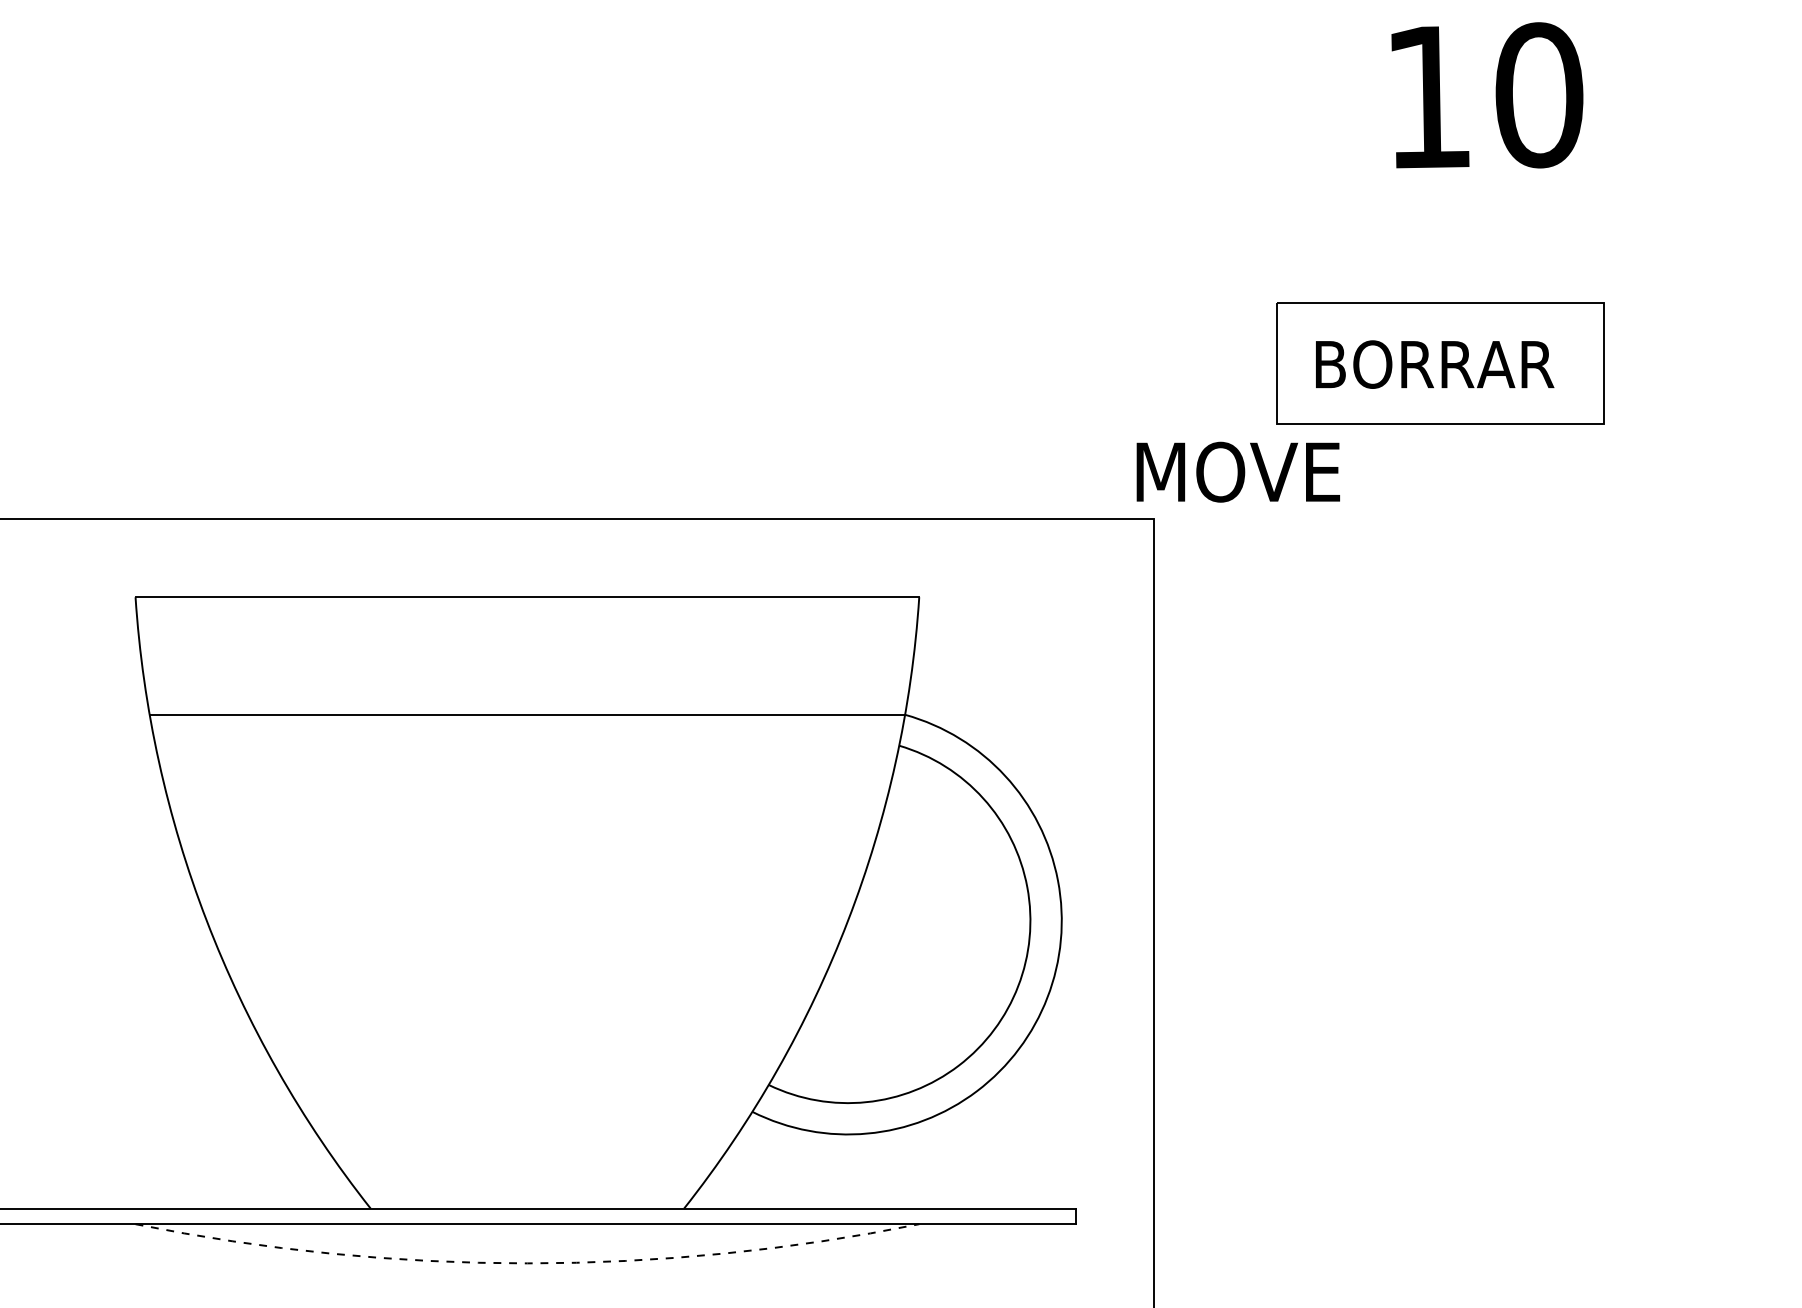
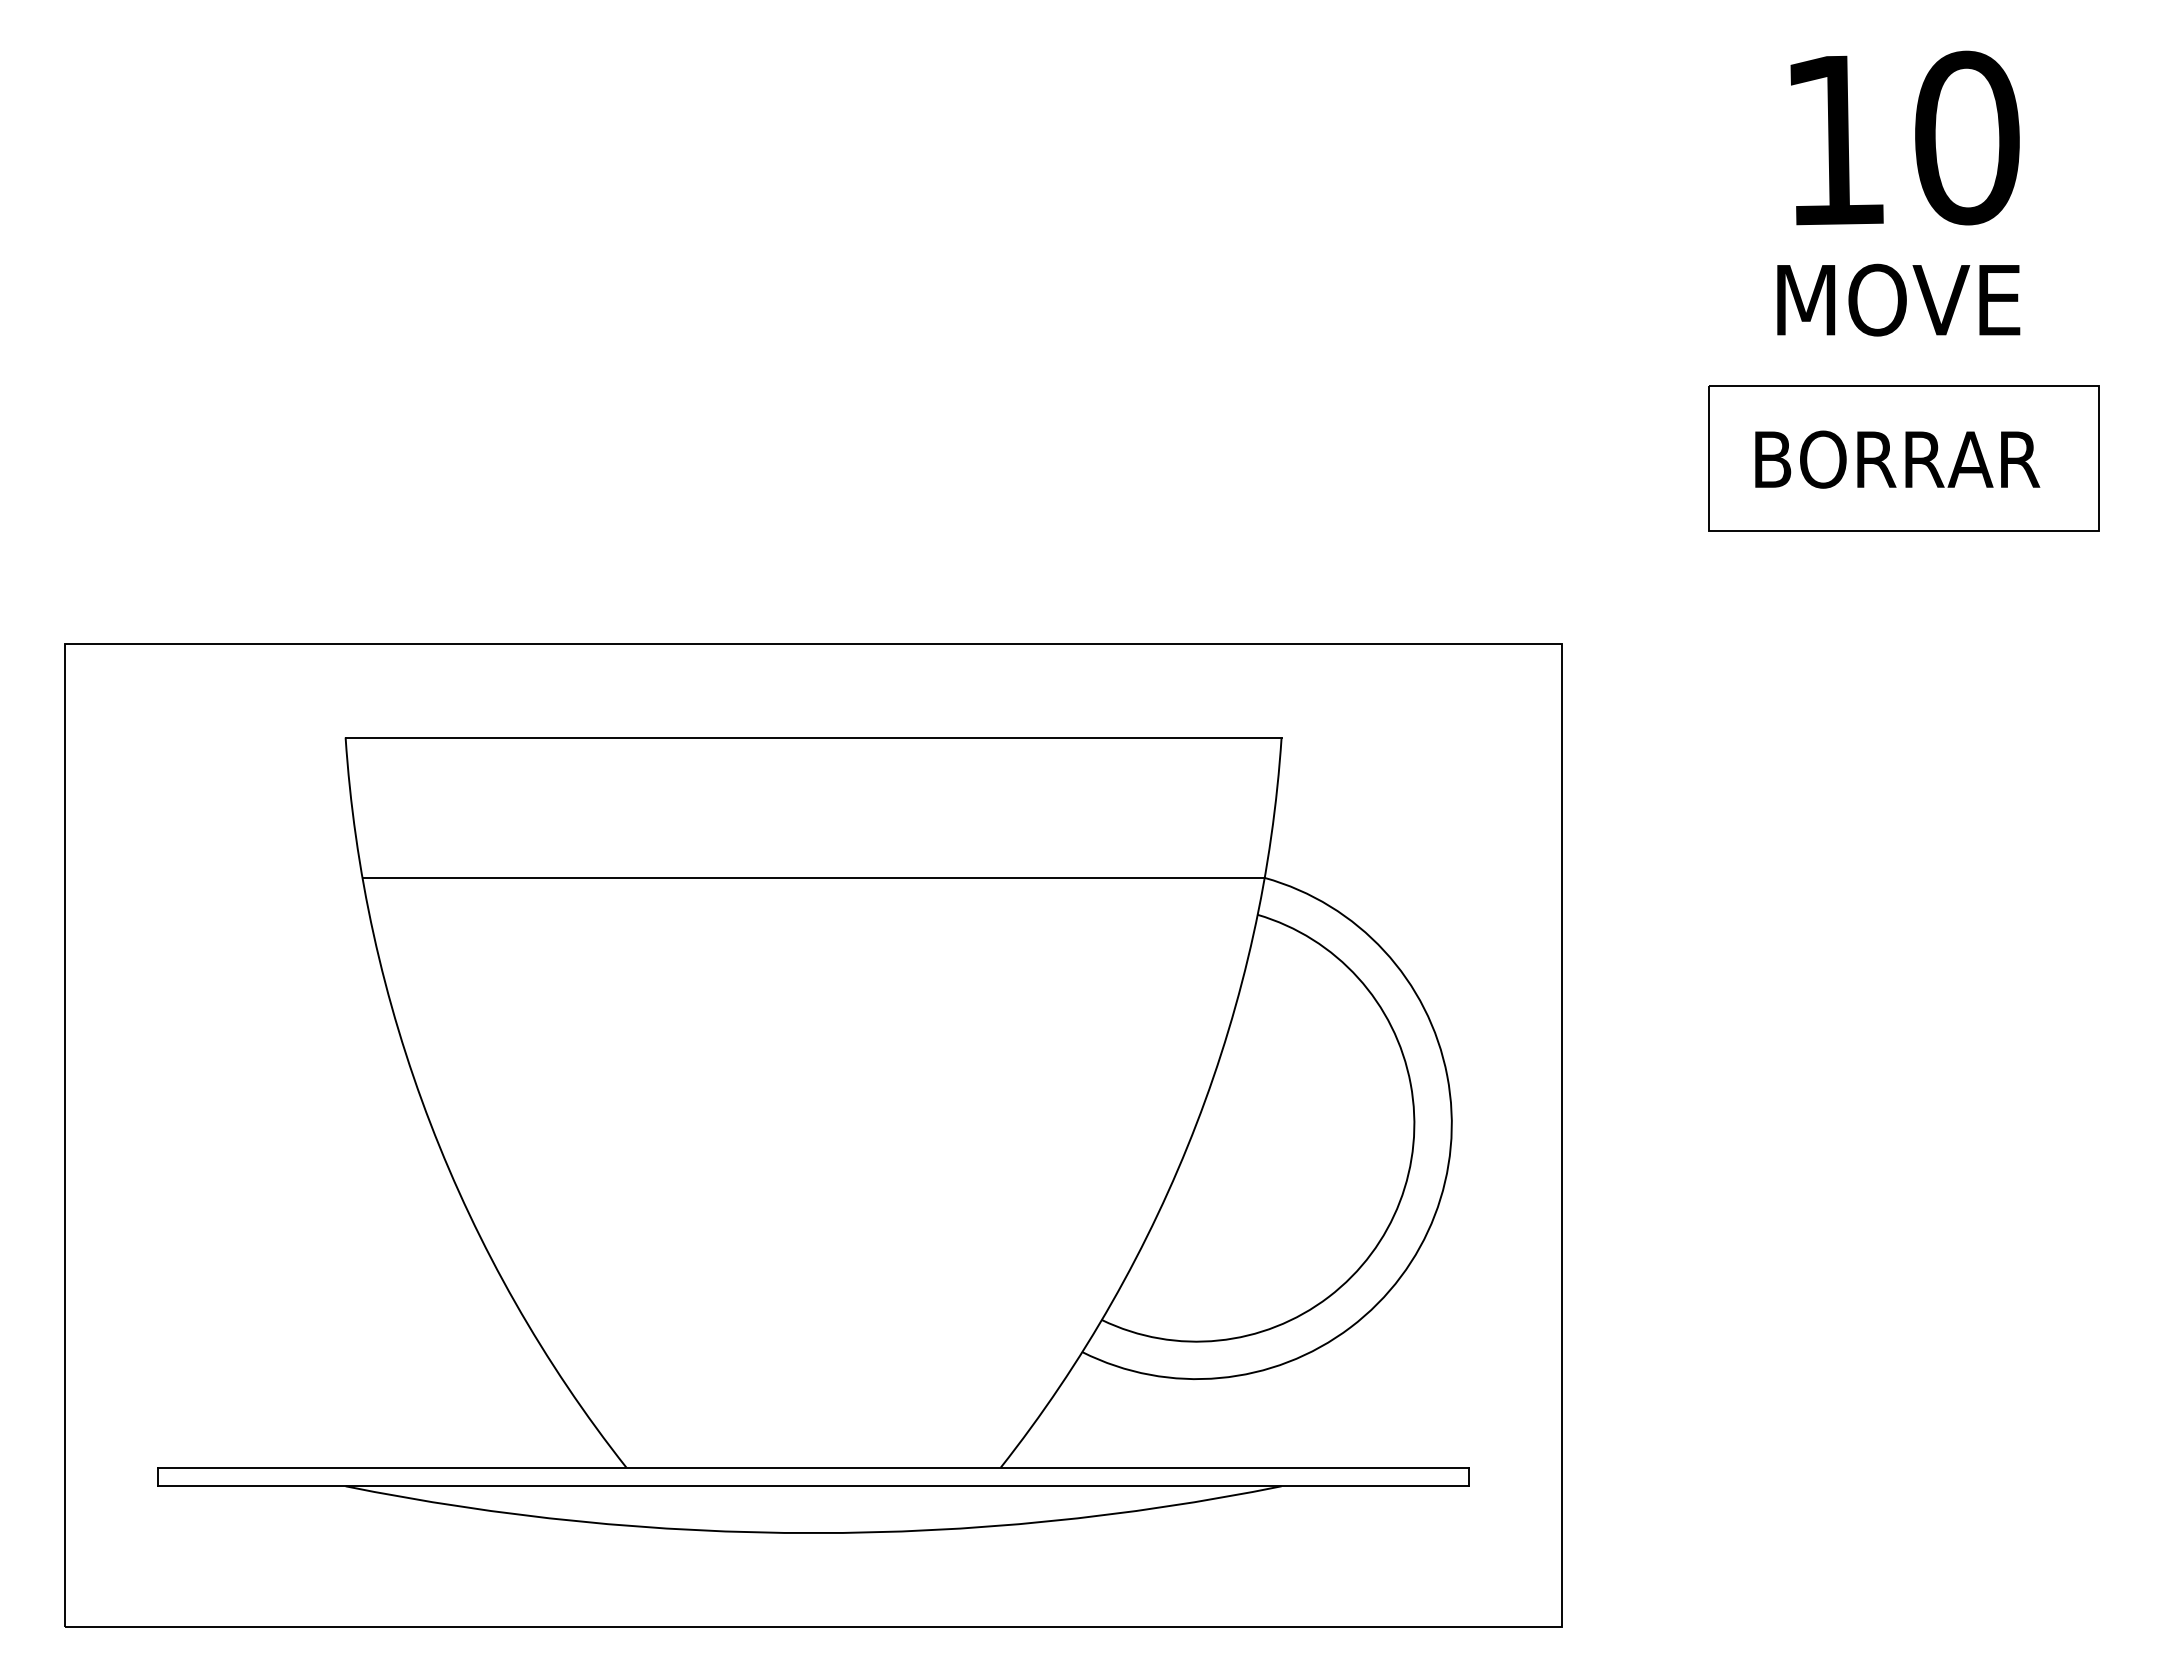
text: (1486, 94) -> (1904, 137), moved
text: (1238, 471) -> (1898, 299), moved
arc: (527, 1263) -> (813, 1533), dashed -> solid

